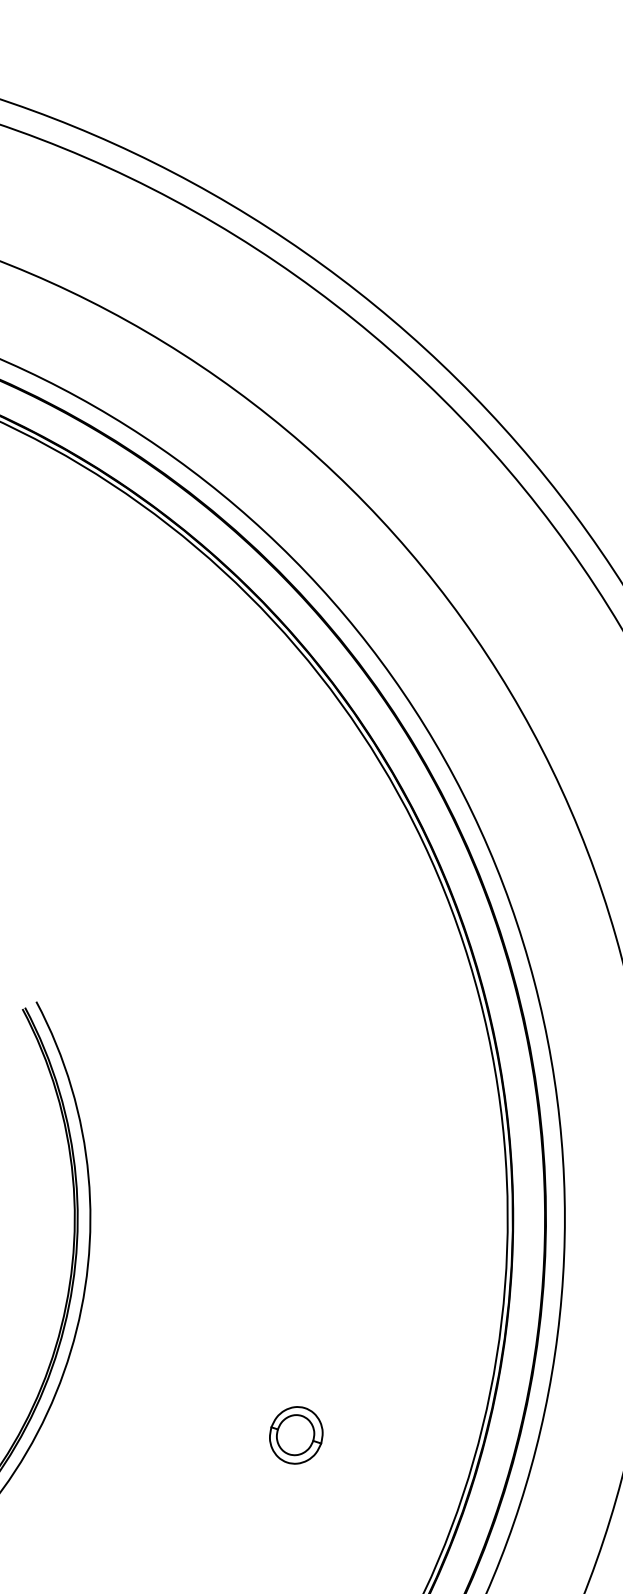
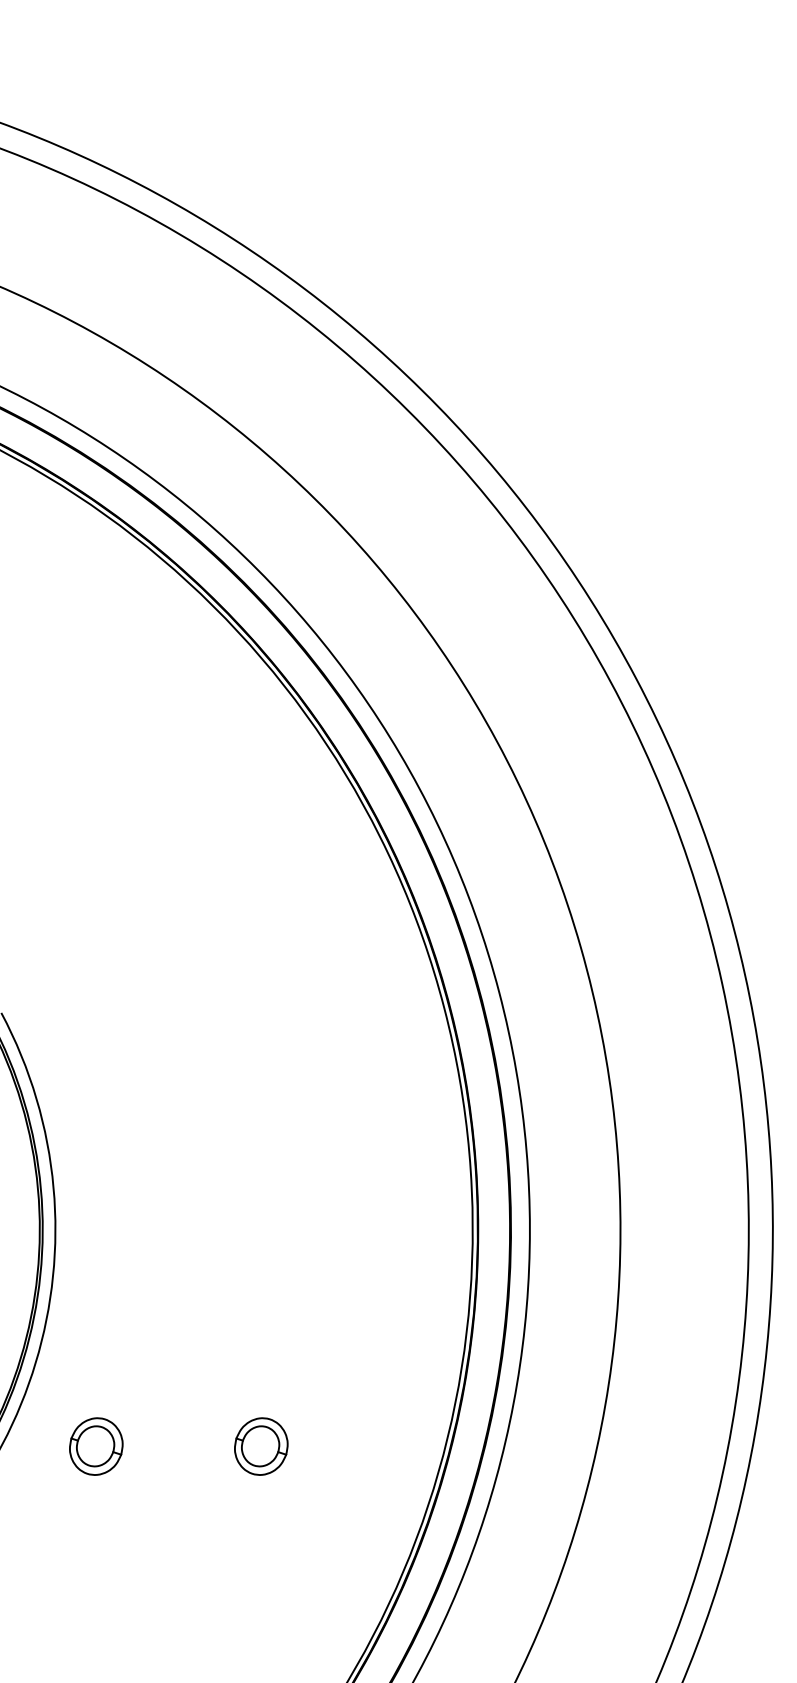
part: (131, 1435) -> (96, 1446), added

